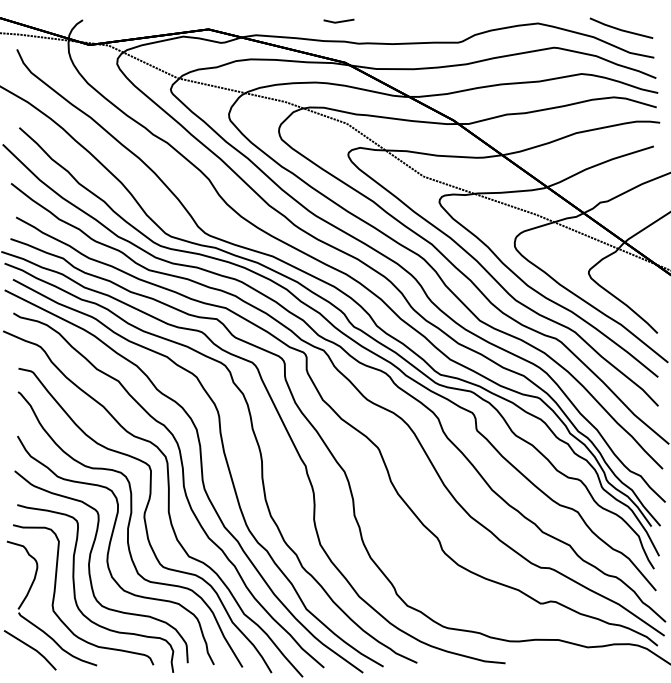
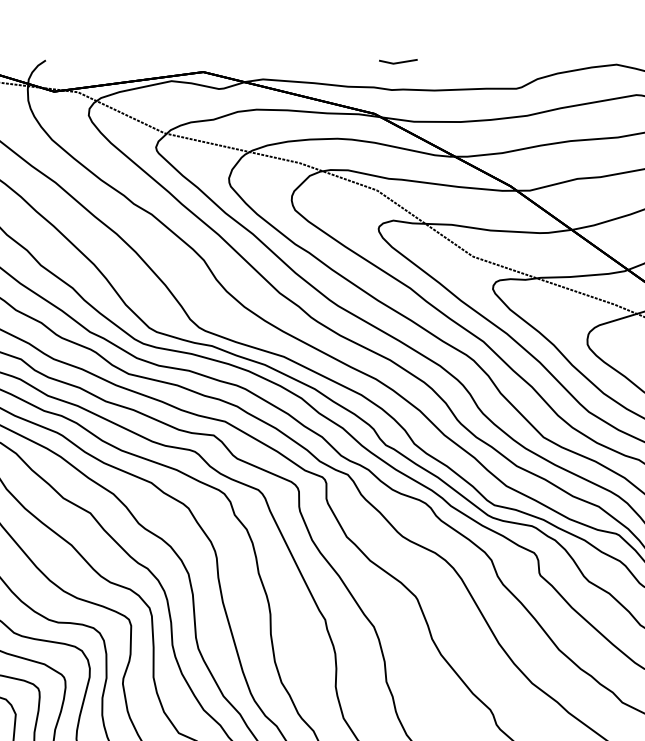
line: (338, 21) -> (397, 62), moved

